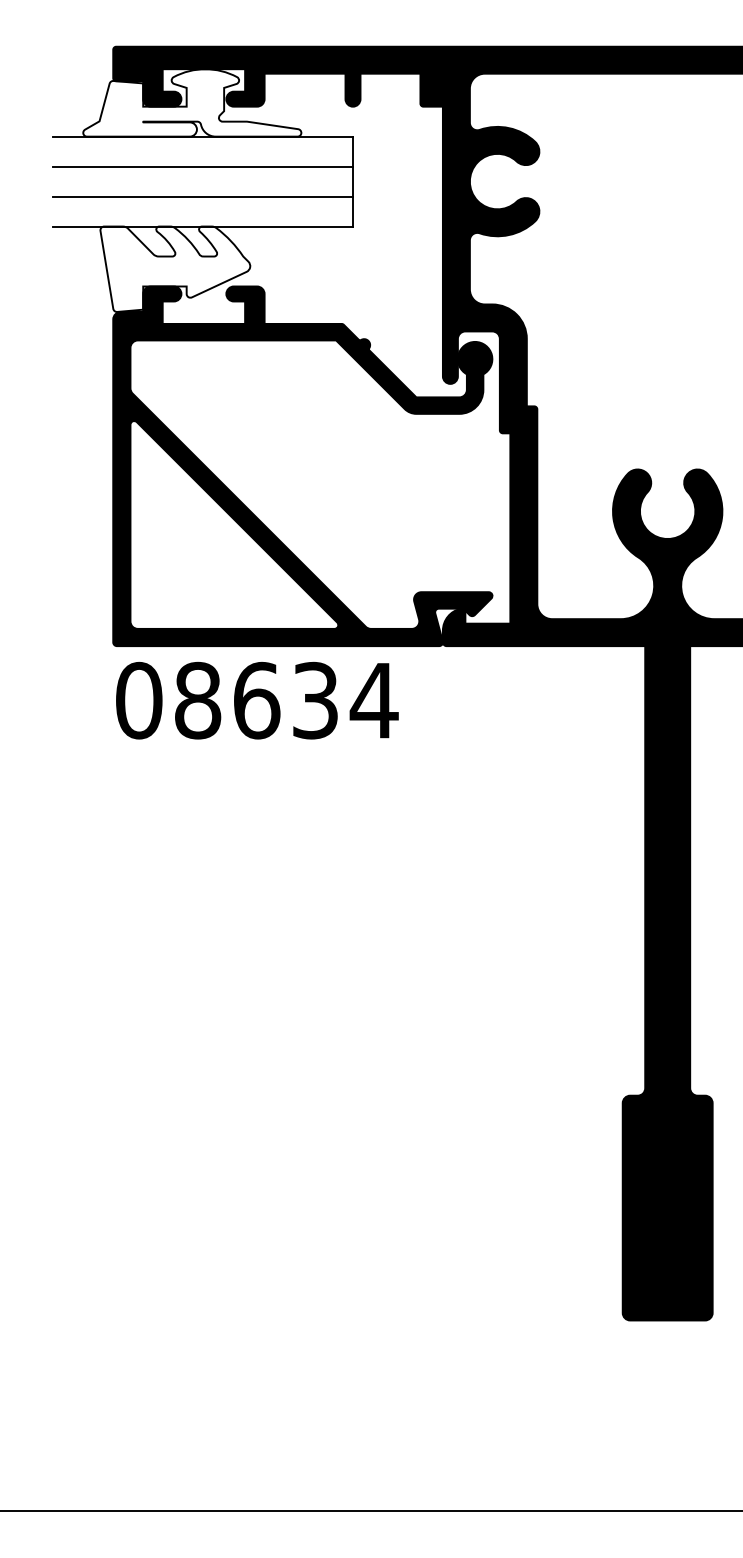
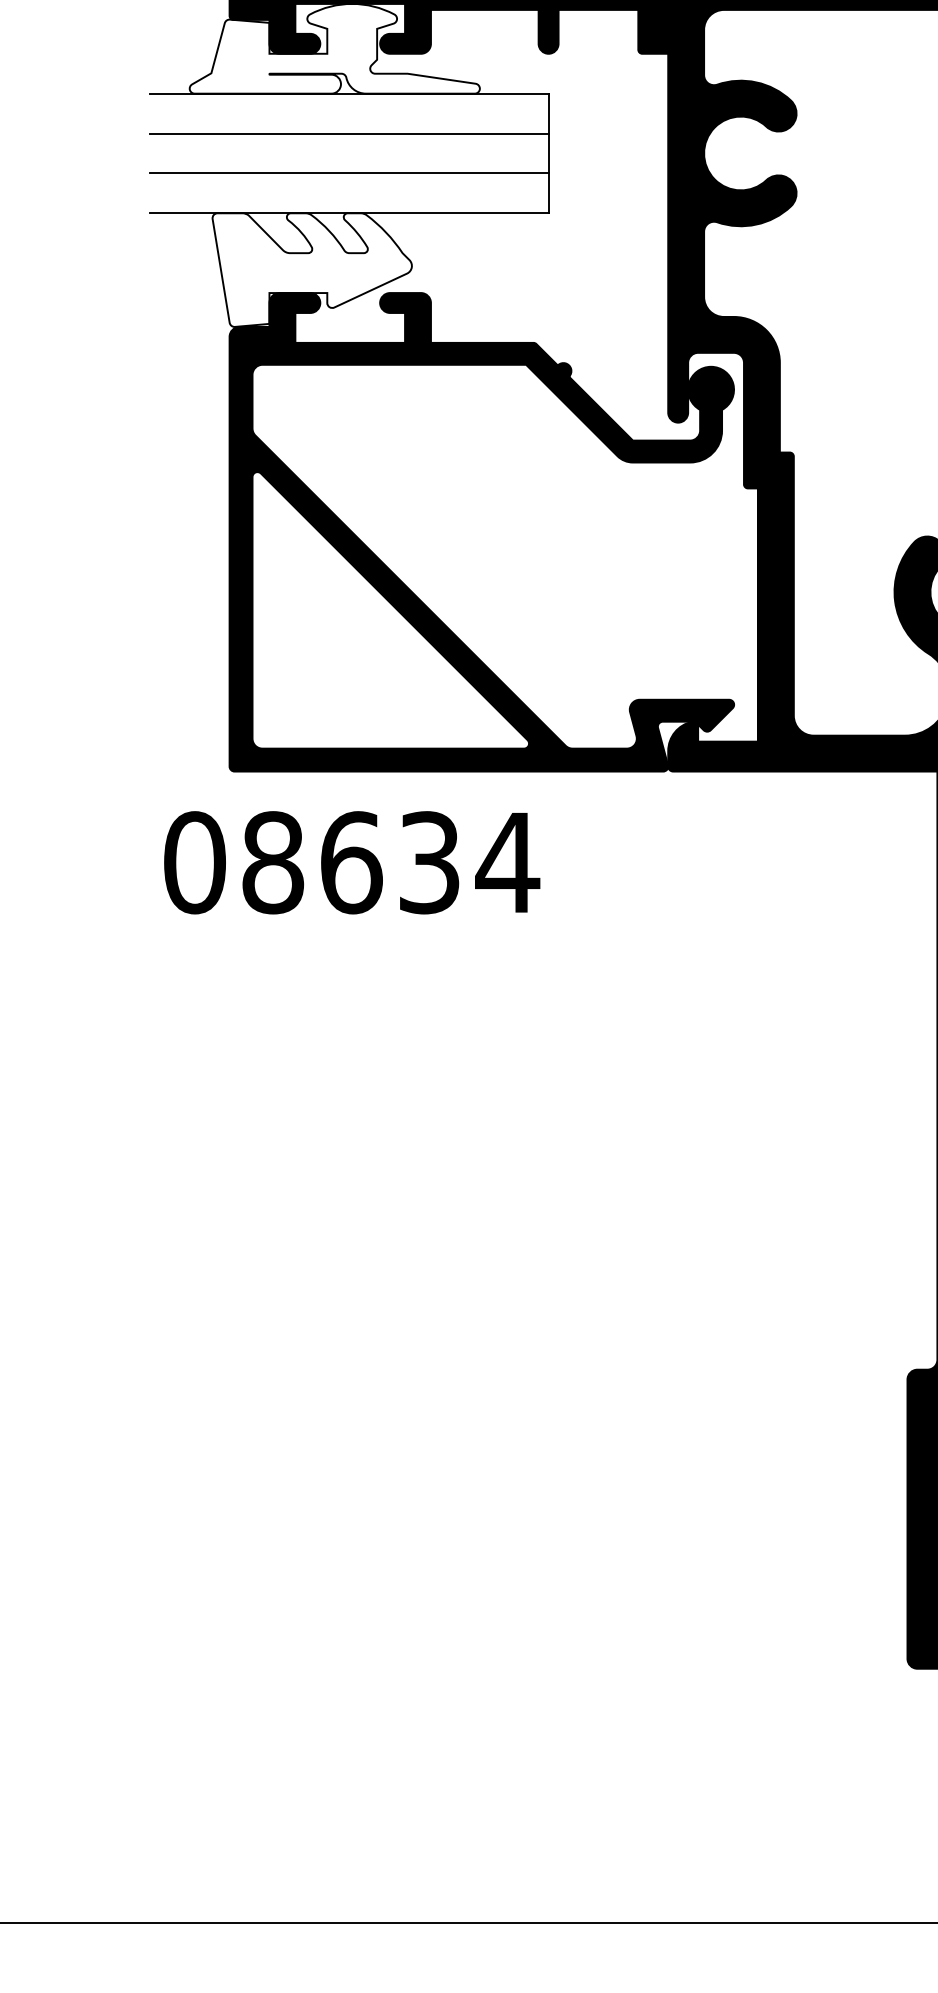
text: (257, 700) -> (352, 862), moved

